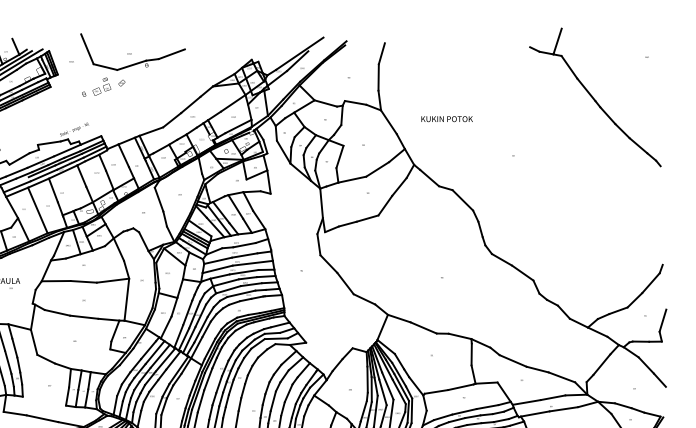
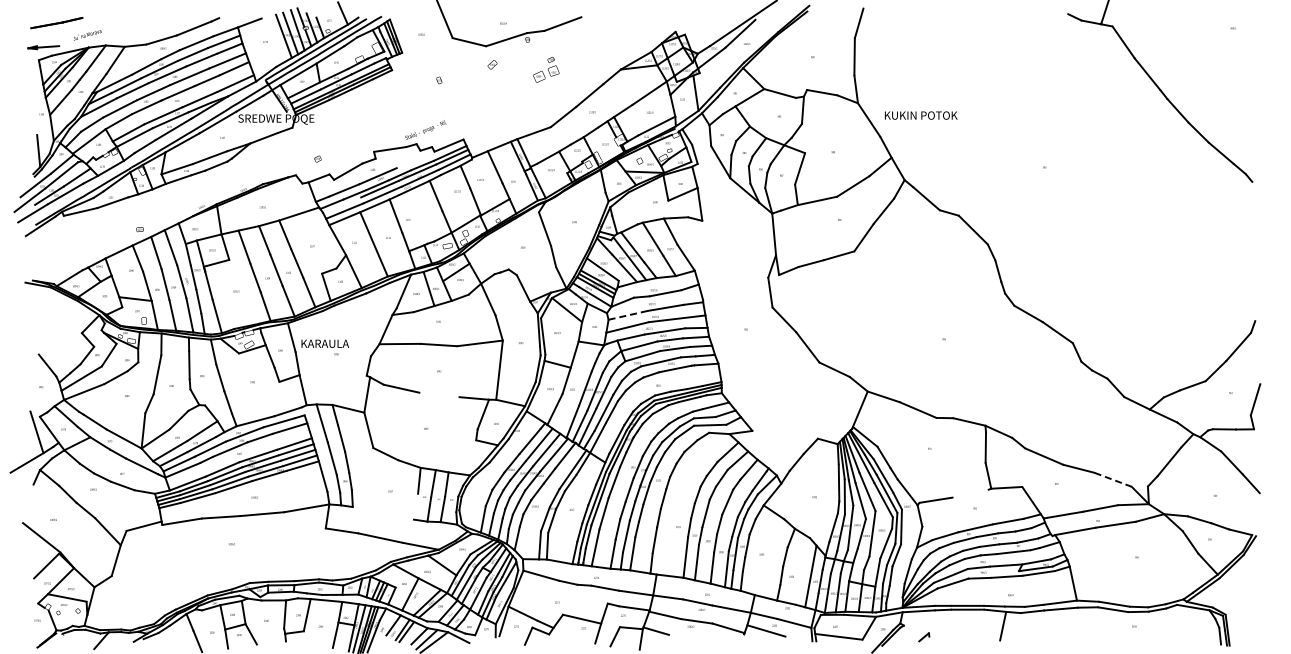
text: (102, 86) -> (546, 69), moved
text: (446, 119) -> (920, 115), moved
line: (67, 150) -> (415, 159), removed
line: (218, 260) -> (628, 315), solid -> dashed
line: (84, 316) -> (439, 394), removed
line: (562, 377) -> (1113, 479), solid -> dashed
line: (460, 387) -> (970, 493), removed
line: (67, 396) -> (415, 506), removed

